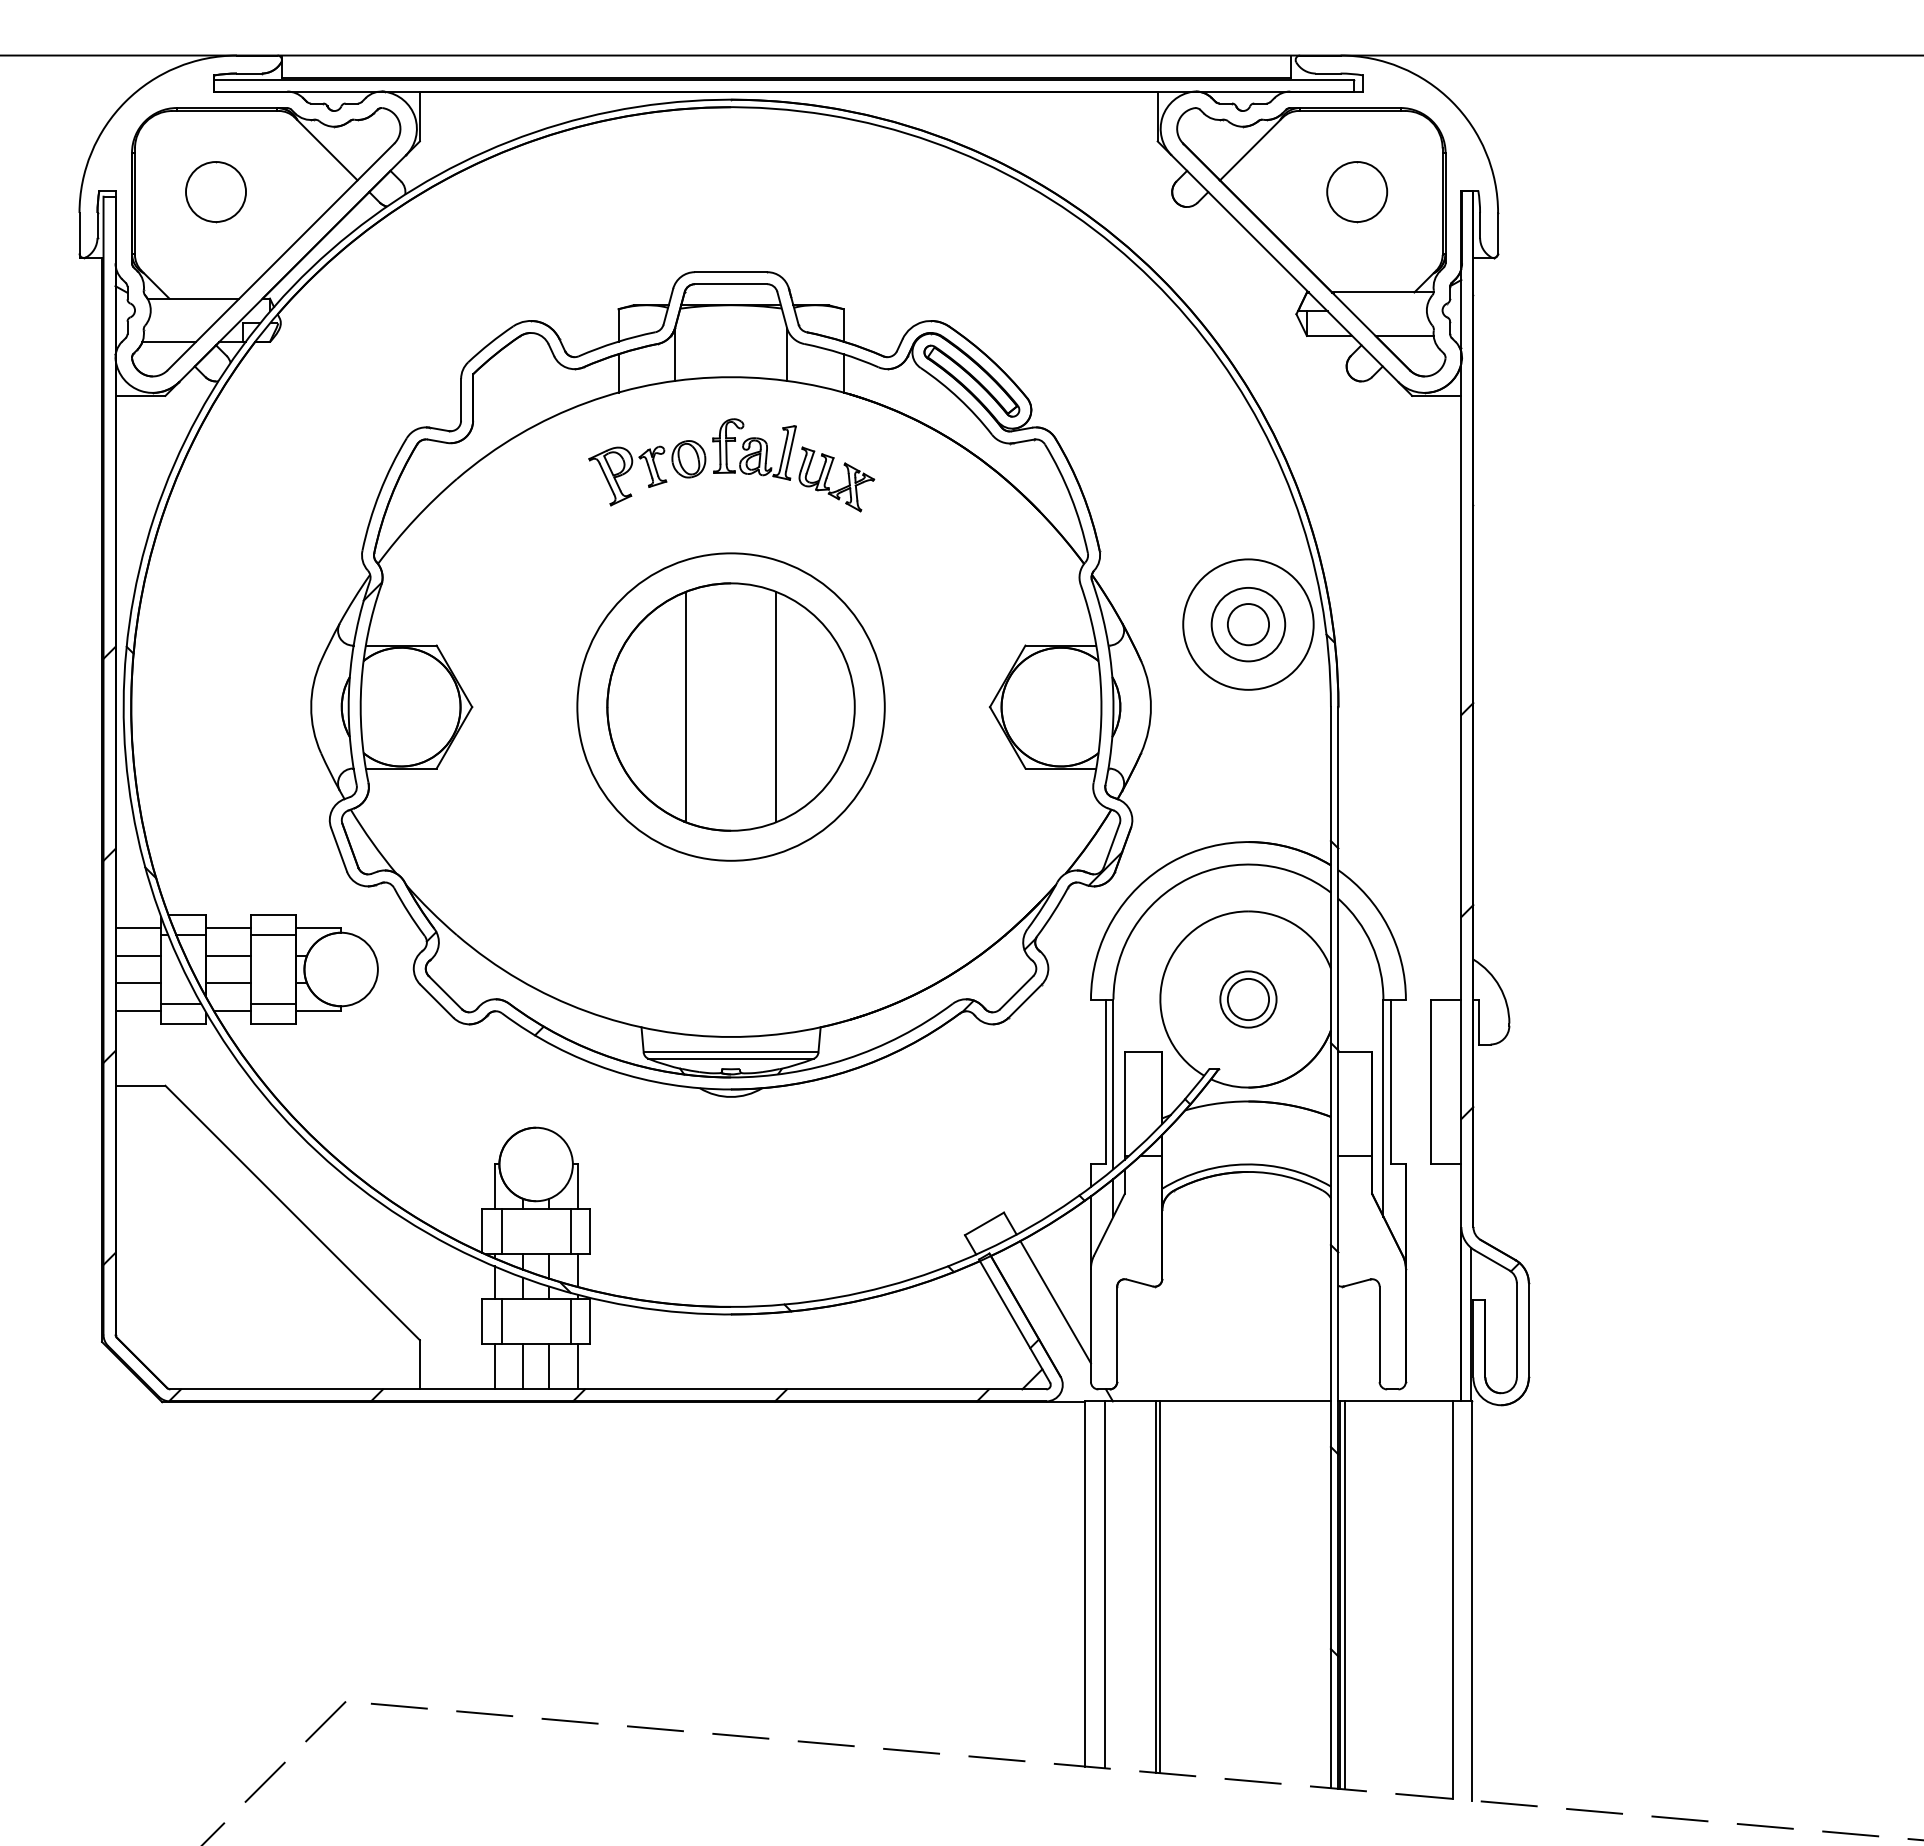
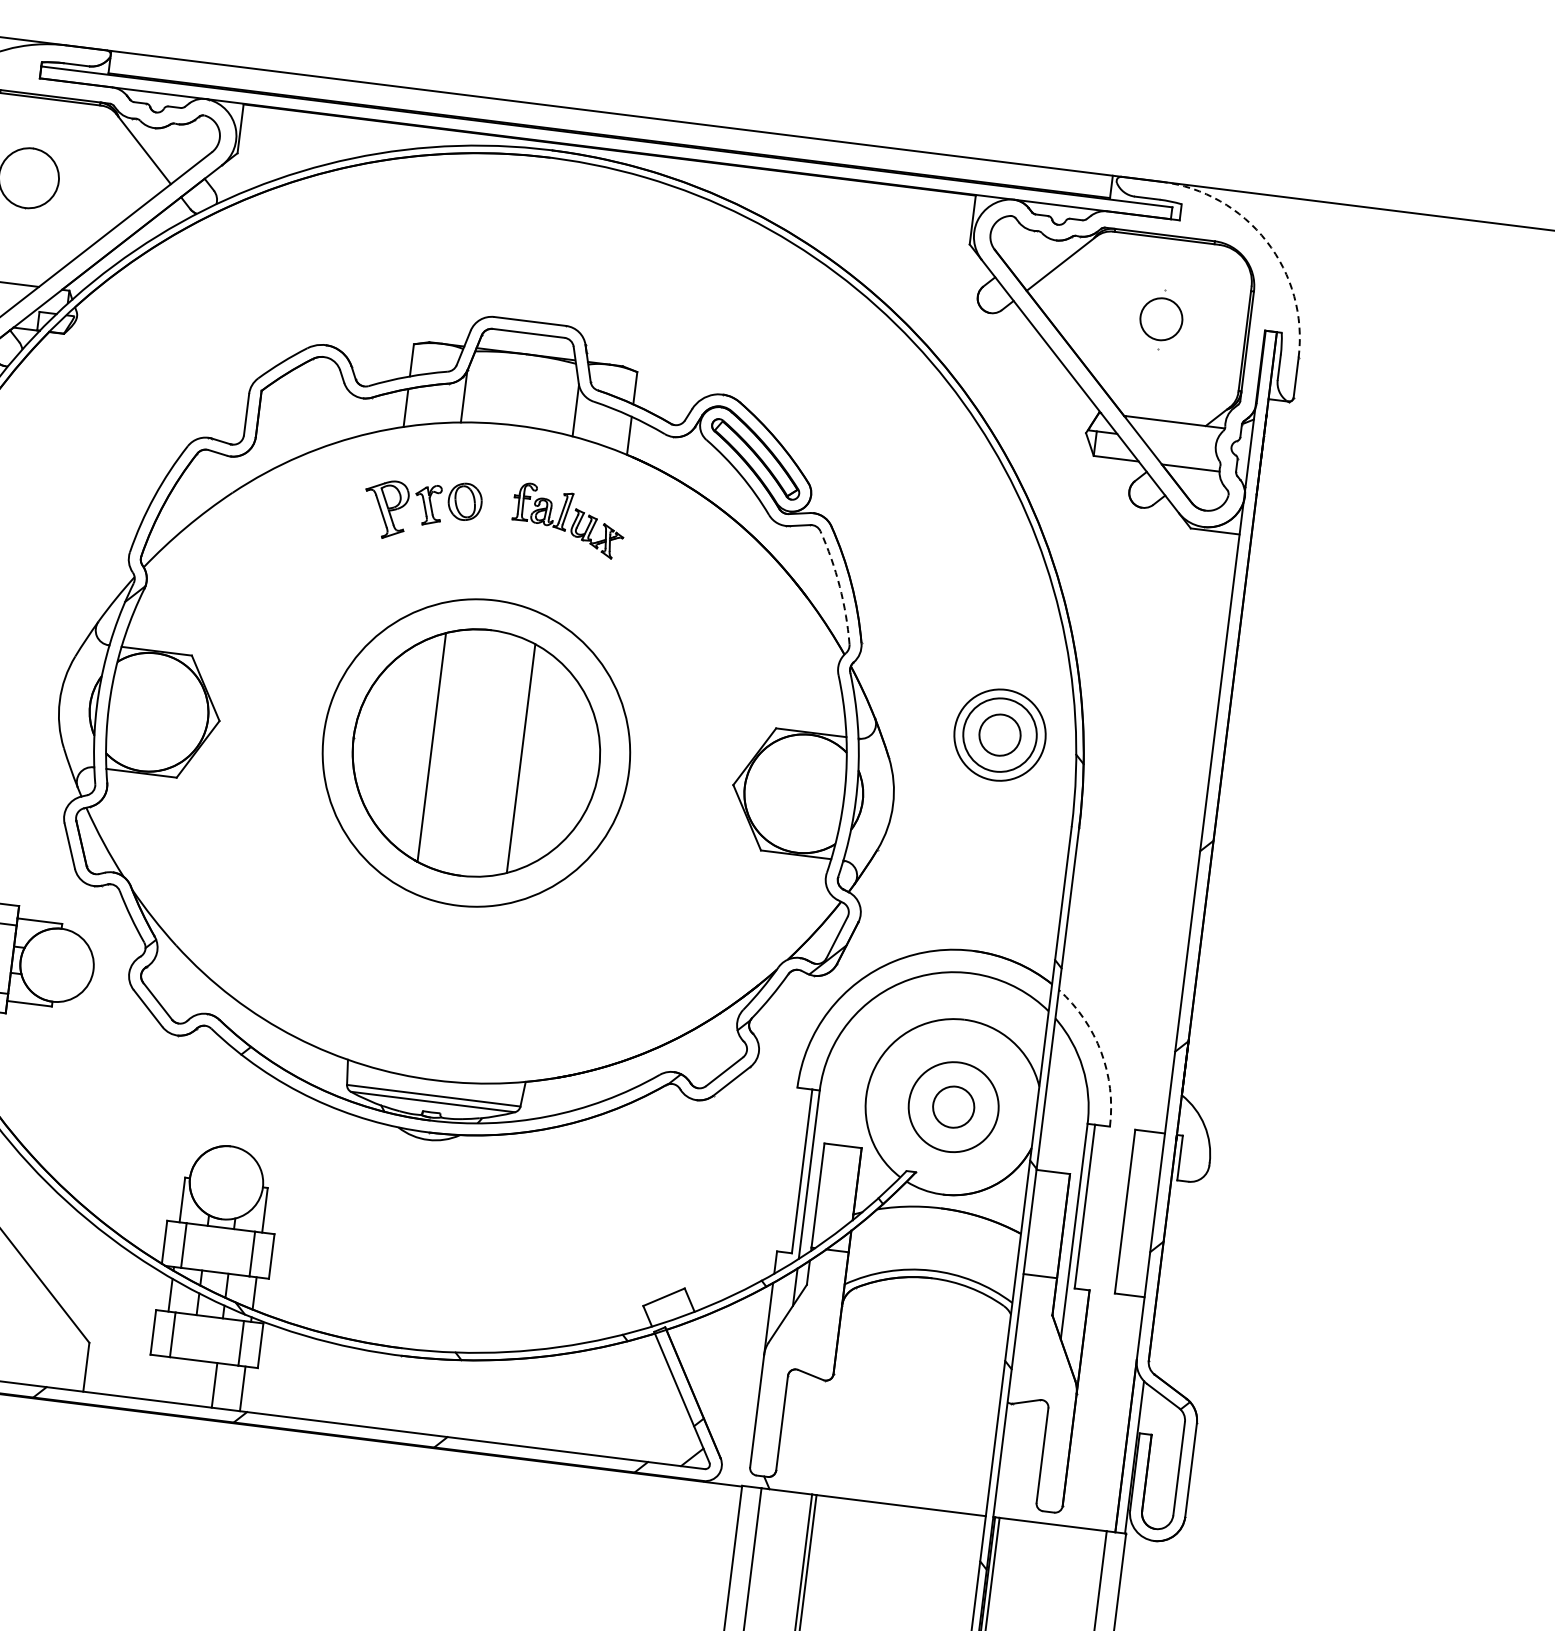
arc: (1451, 101) -> (1266, 241), solid -> dashed
circle: (1357, 192) -> (1161, 319), size x0.7
part: (793, 465) -> (568, 521), size x0.7
arc: (1071, 497) -> (840, 587), solid -> dashed
circle: (1248, 624) -> (1000, 735), size x0.7
arc: (1388, 926) -> (1101, 1052), solid -> dashed
circle: (1248, 999) -> (953, 1107), size x1.6
line: (1055, 1302) -> (724, 1383), removed
line: (494, 1366) -> (160, 1378), removed
line: (522, 1366) -> (187, 1381), removed

